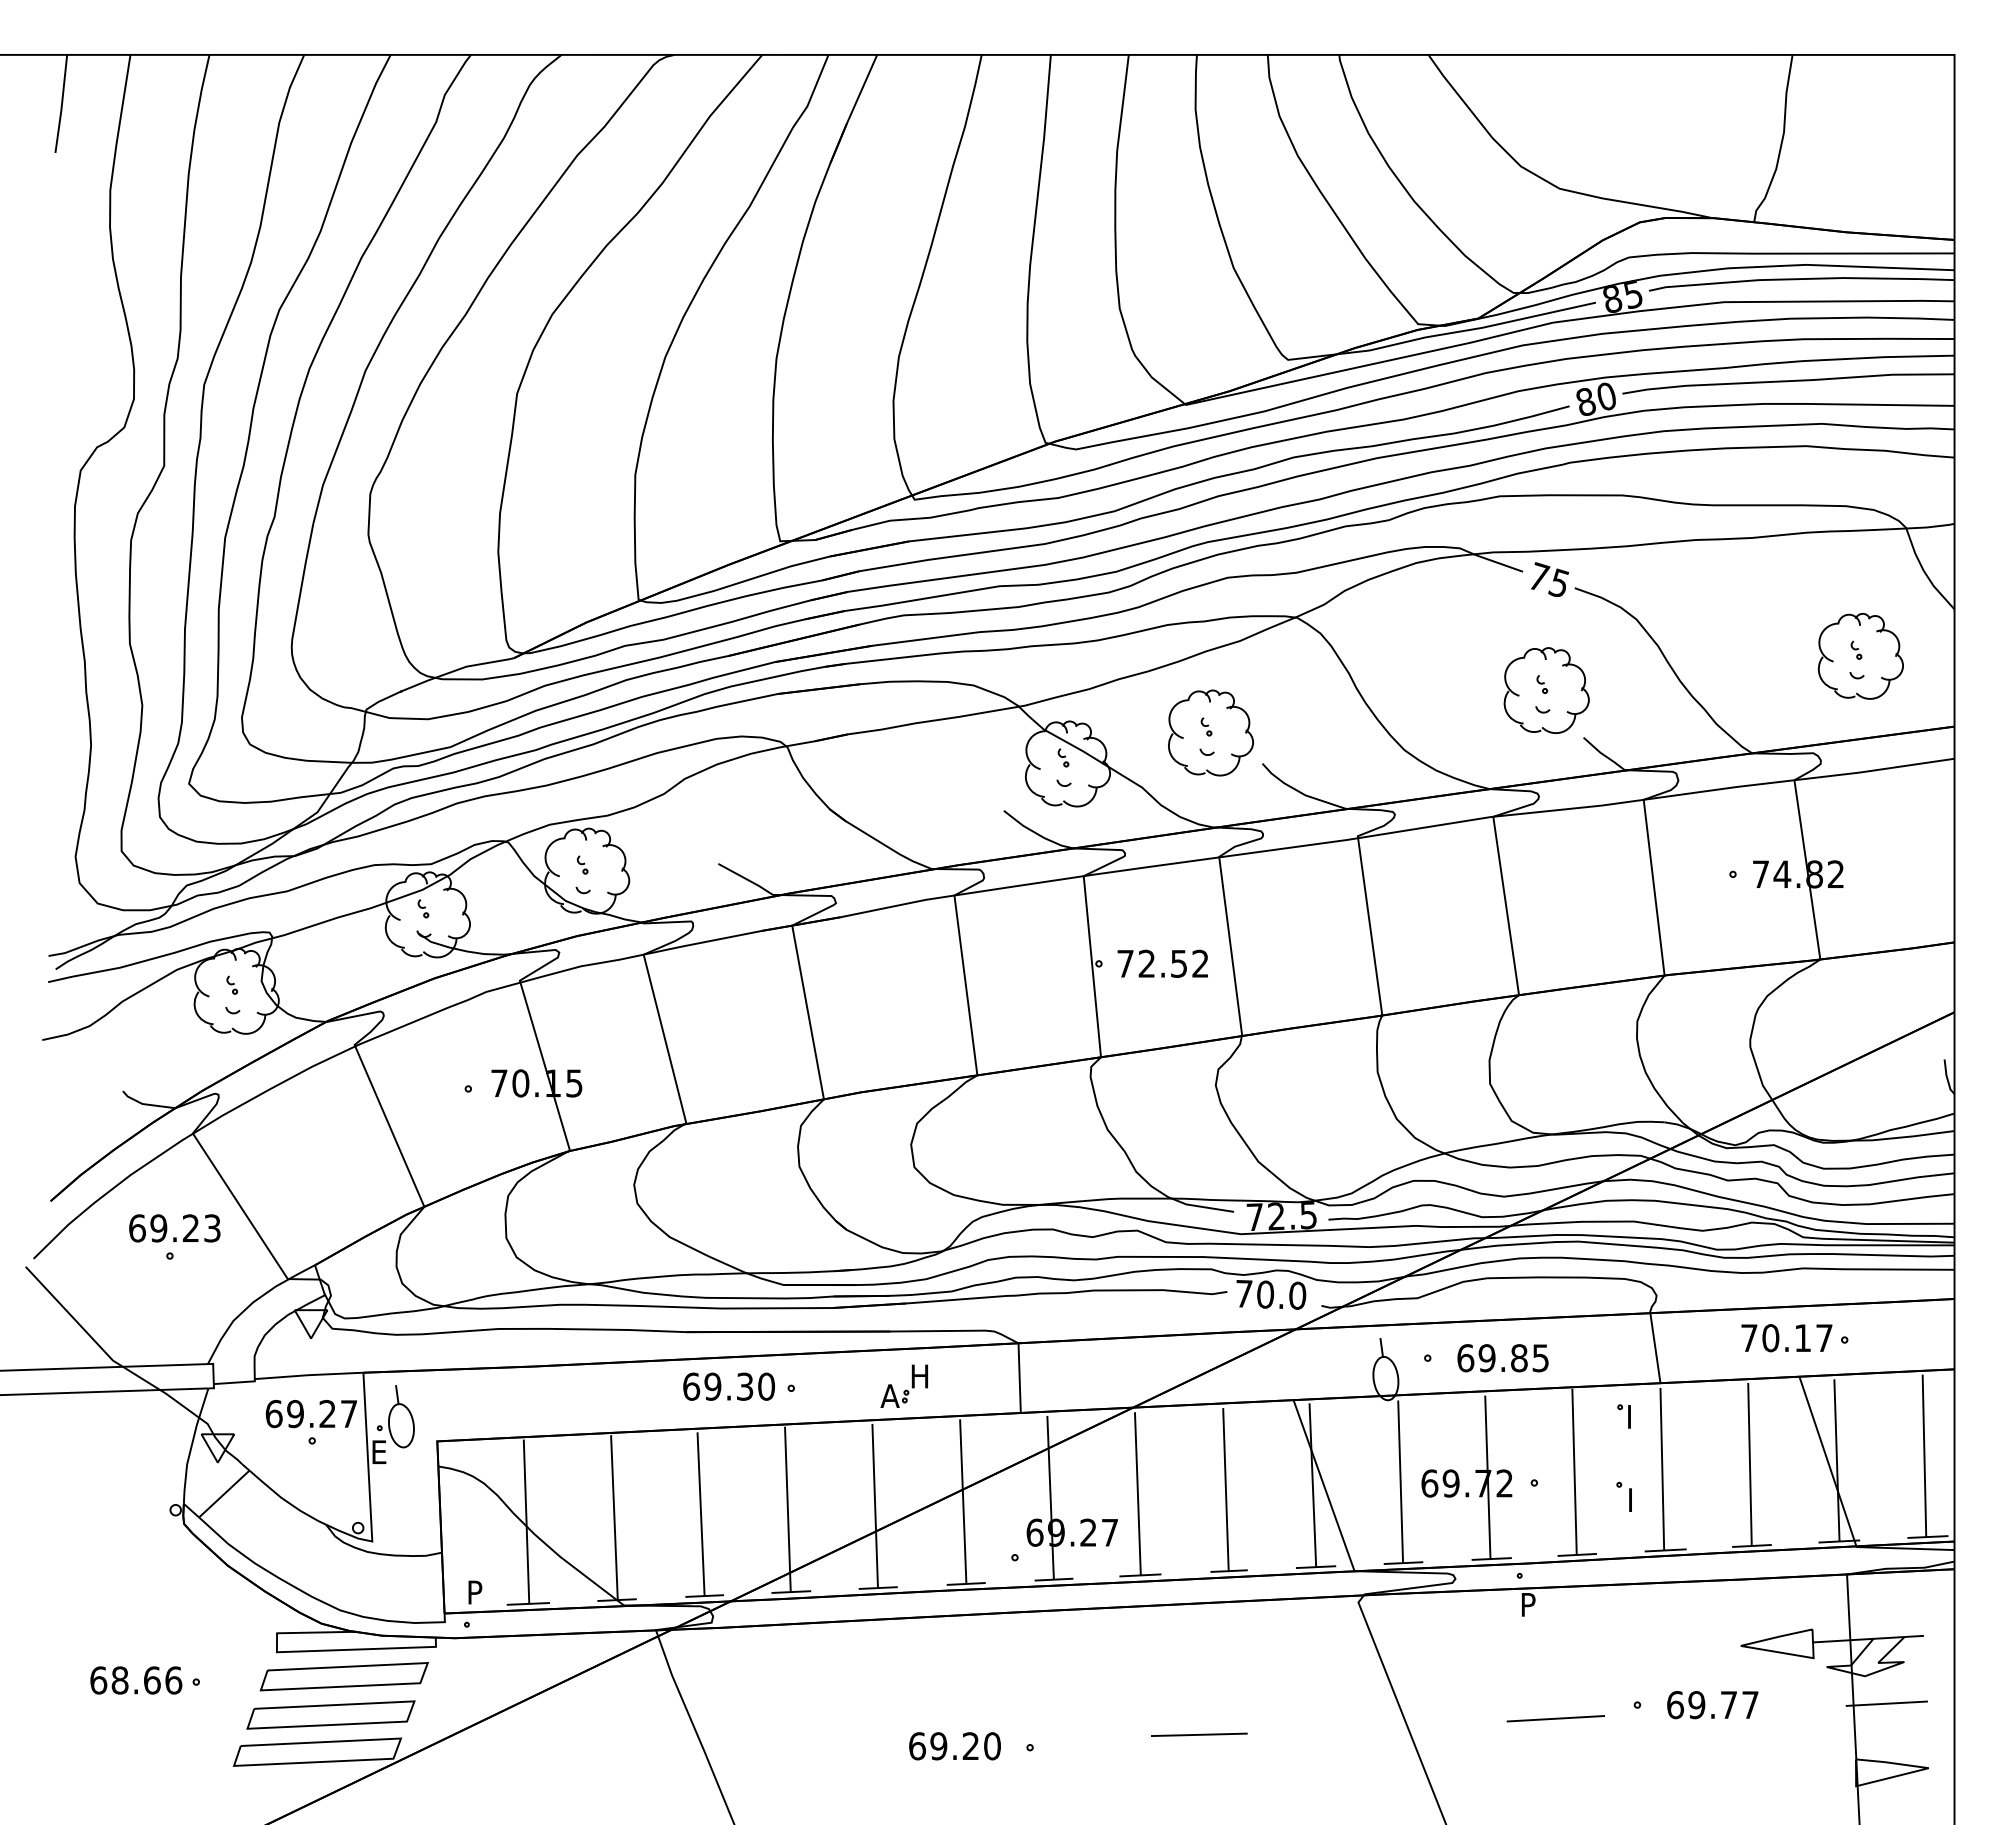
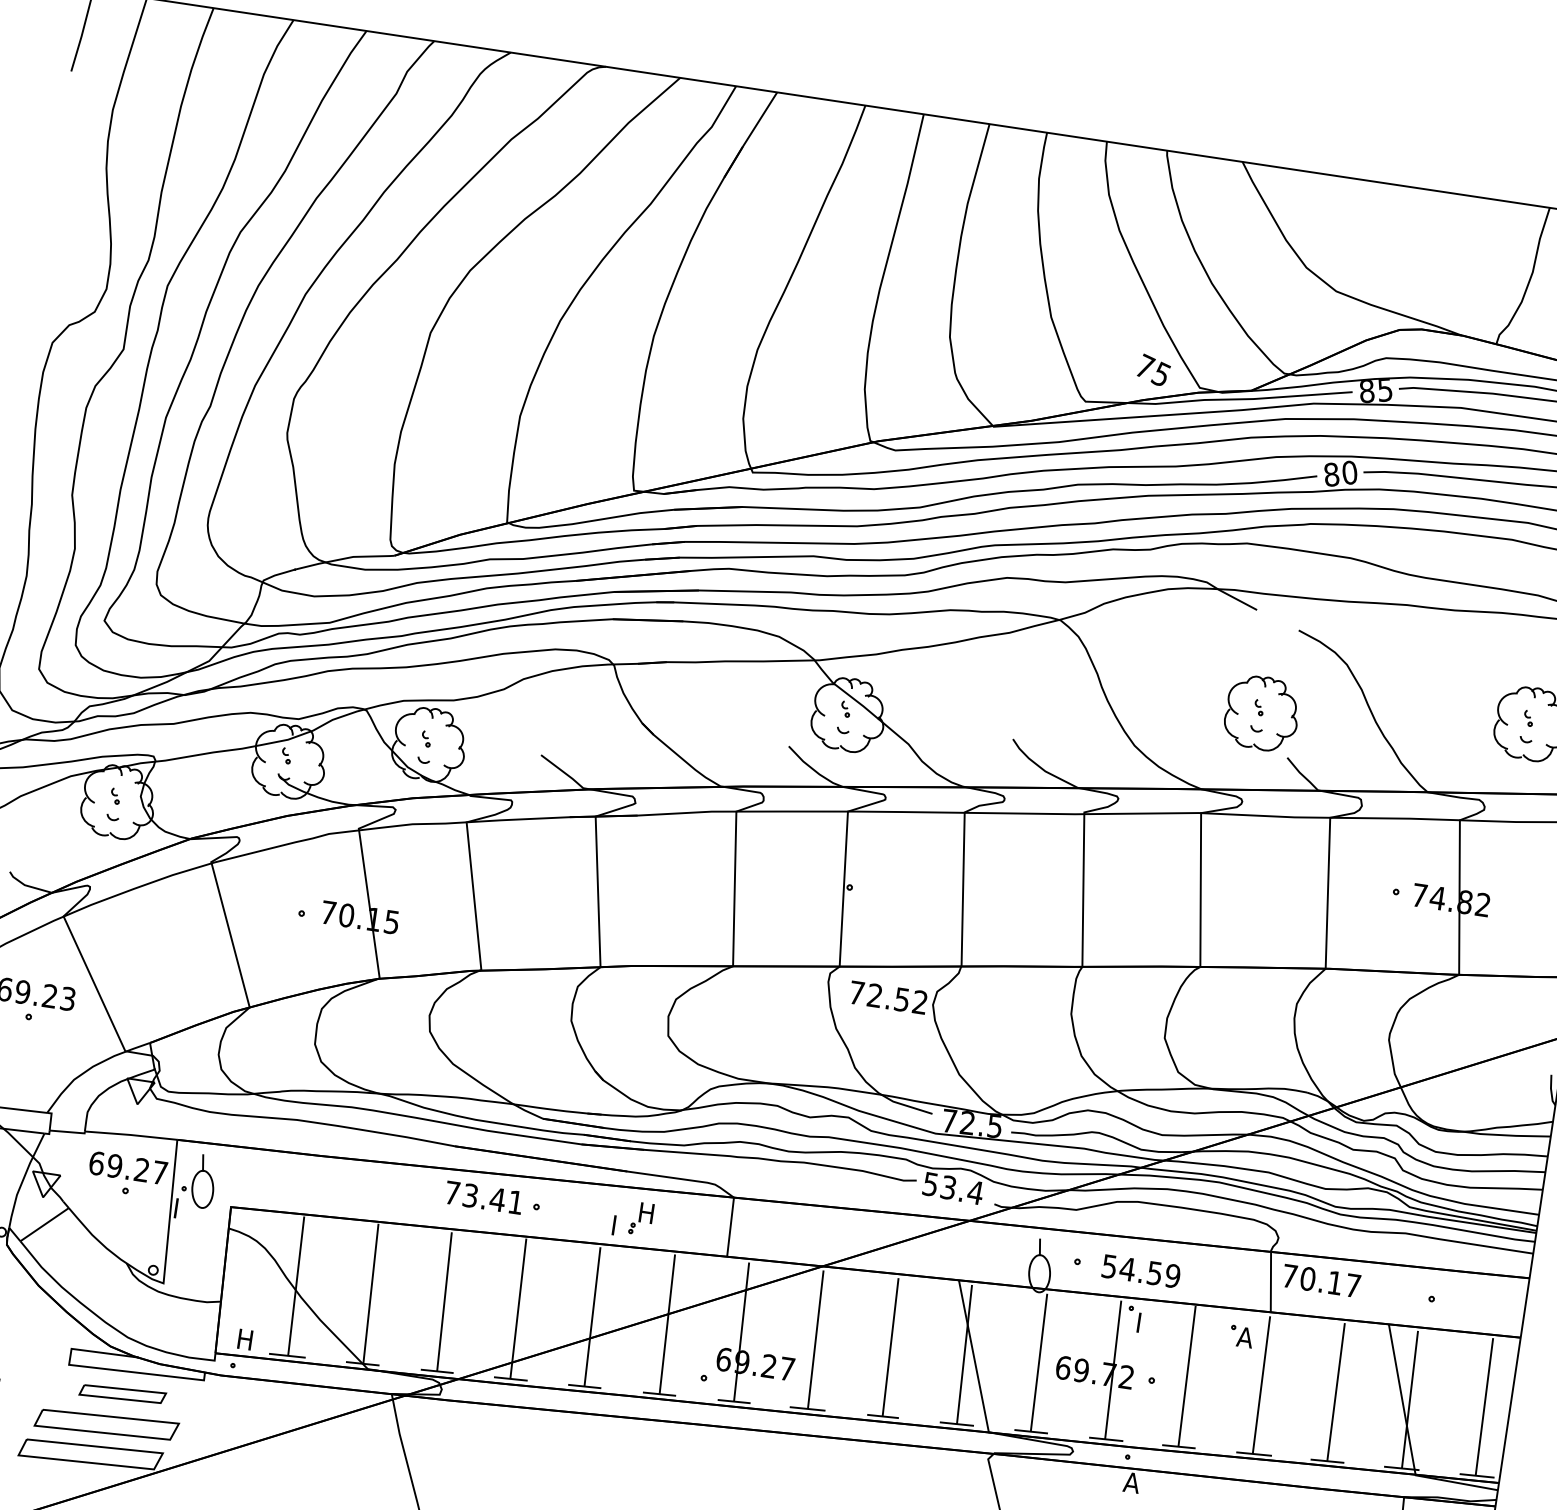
text: (1550, 579) -> (1154, 370), moved
part: (1210, 732) -> (973, 706), removed
text: (1162, 963) -> (888, 997), moved
text: (1270, 1294) -> (952, 1188), 70.0 -> 53.4
text: (1786, 1338) -> (1321, 1281), moved
text: (1503, 1358) -> (1141, 1271), 69.85 -> 54.59
text: (729, 1386) -> (484, 1197), 69.30 -> 73.41
text: (889, 1395) -> (618, 1225), A -> I
text: (1634, 1416) -> (1244, 1337), I -> A
text: (380, 1452) -> (181, 1209), E -> I
part: (1623, 1496) -> (1133, 1318), moved
text: (477, 1592) -> (245, 1339), P -> H
text: (1528, 1604) -> (1131, 1482), P -> A
part: (343, 1676) -> (122, 1393), size x0.6

